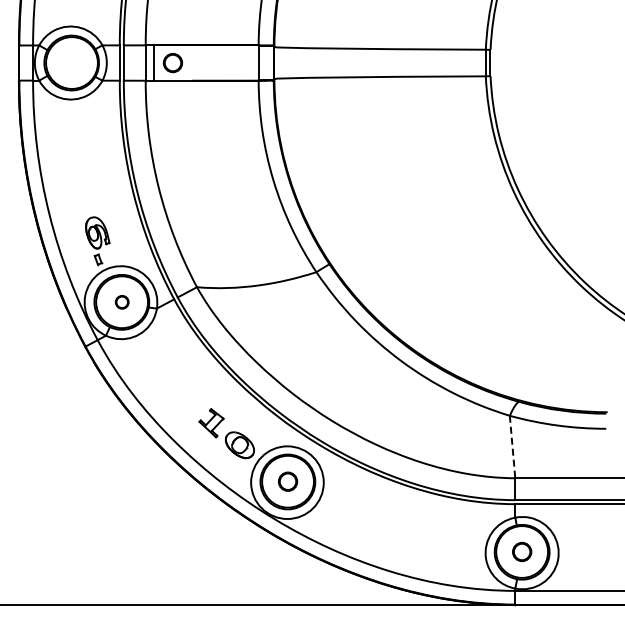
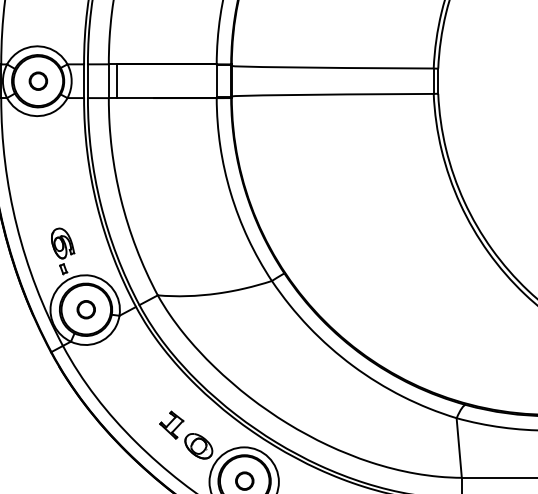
part: (172, 63) -> (37, 81), moved
circle: (122, 302) -> (86, 309), size x1.43
line: (512, 447) -> (459, 448), dashed -> solid

